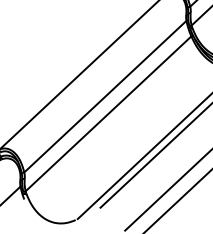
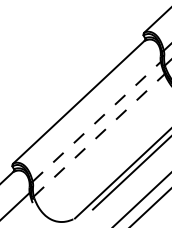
line: (105, 96) -> (96, 121), solid -> dashed
line: (108, 114) -> (99, 135), solid -> dashed

